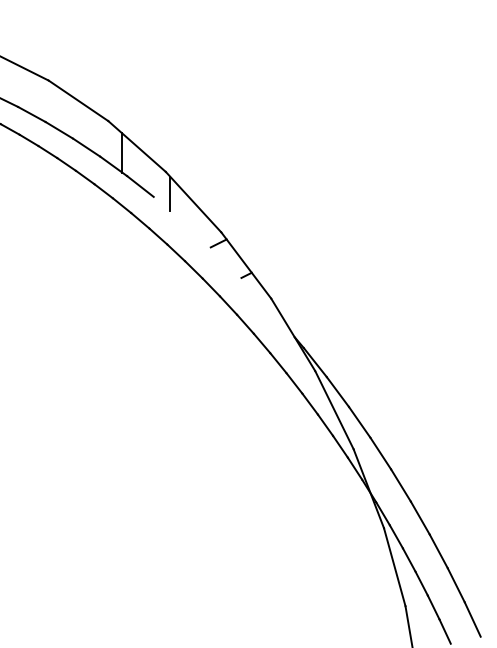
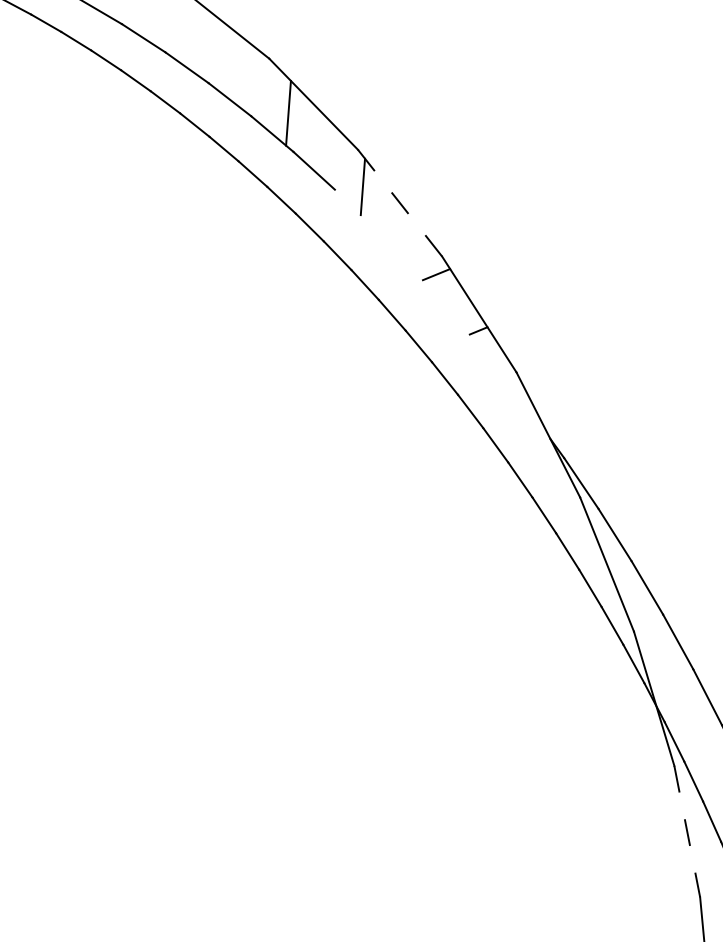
line: (193, 202) -> (399, 203), solid -> dashed
line: (394, 567) -> (686, 832), solid -> dashed

